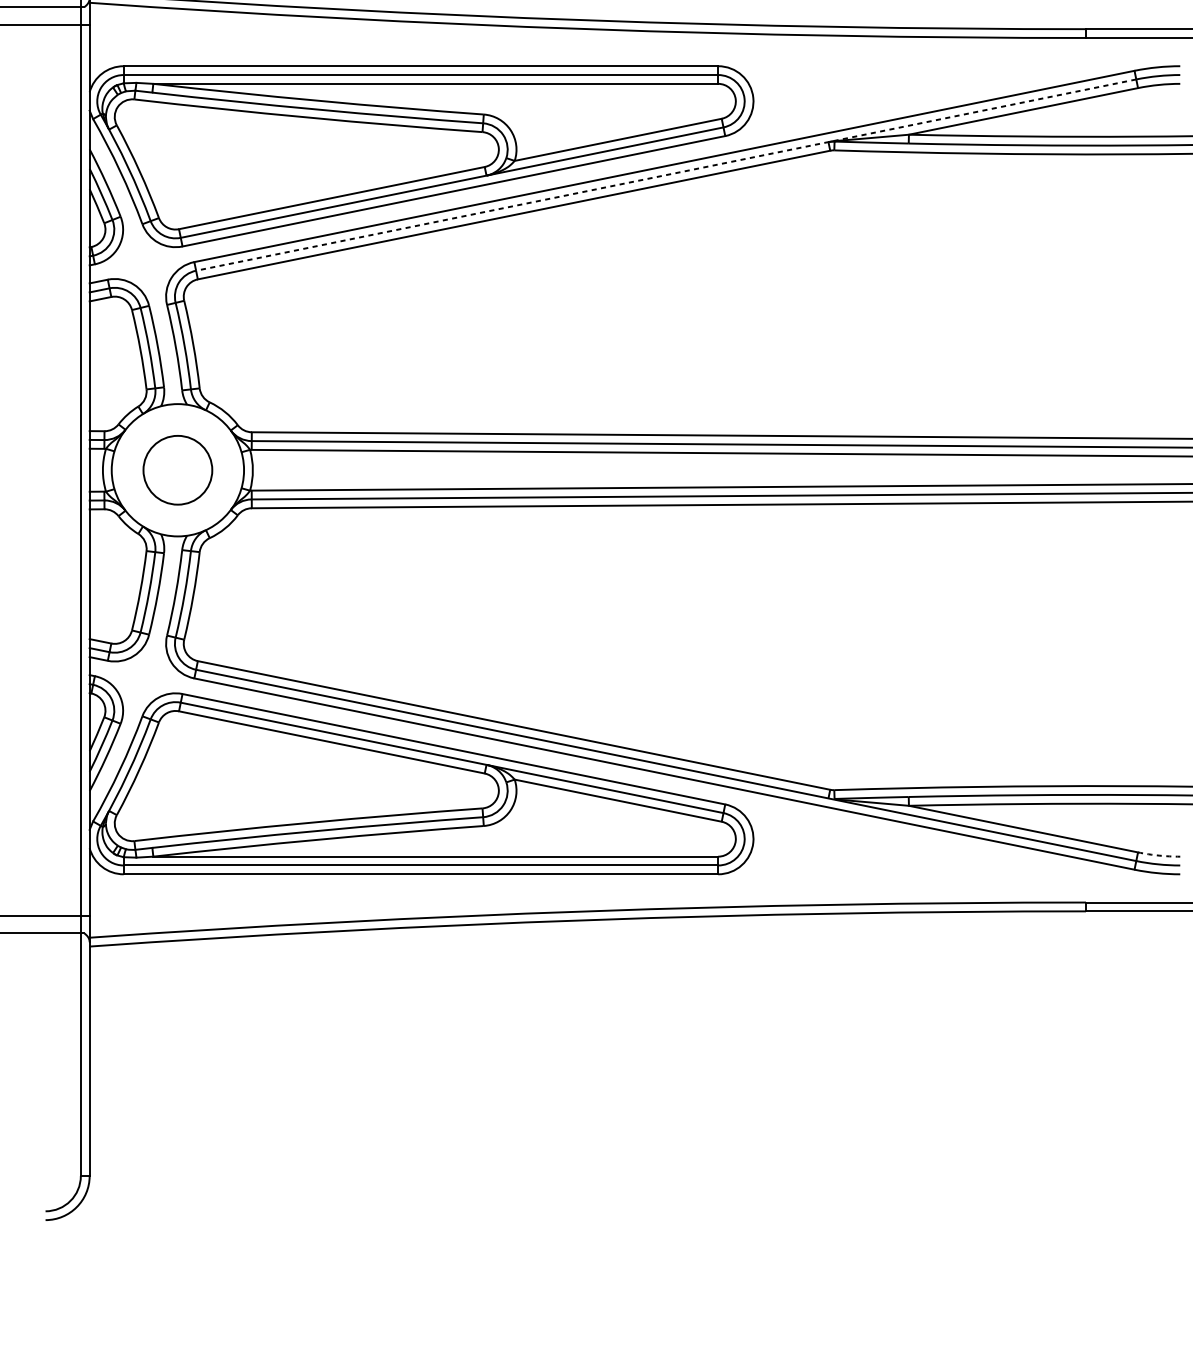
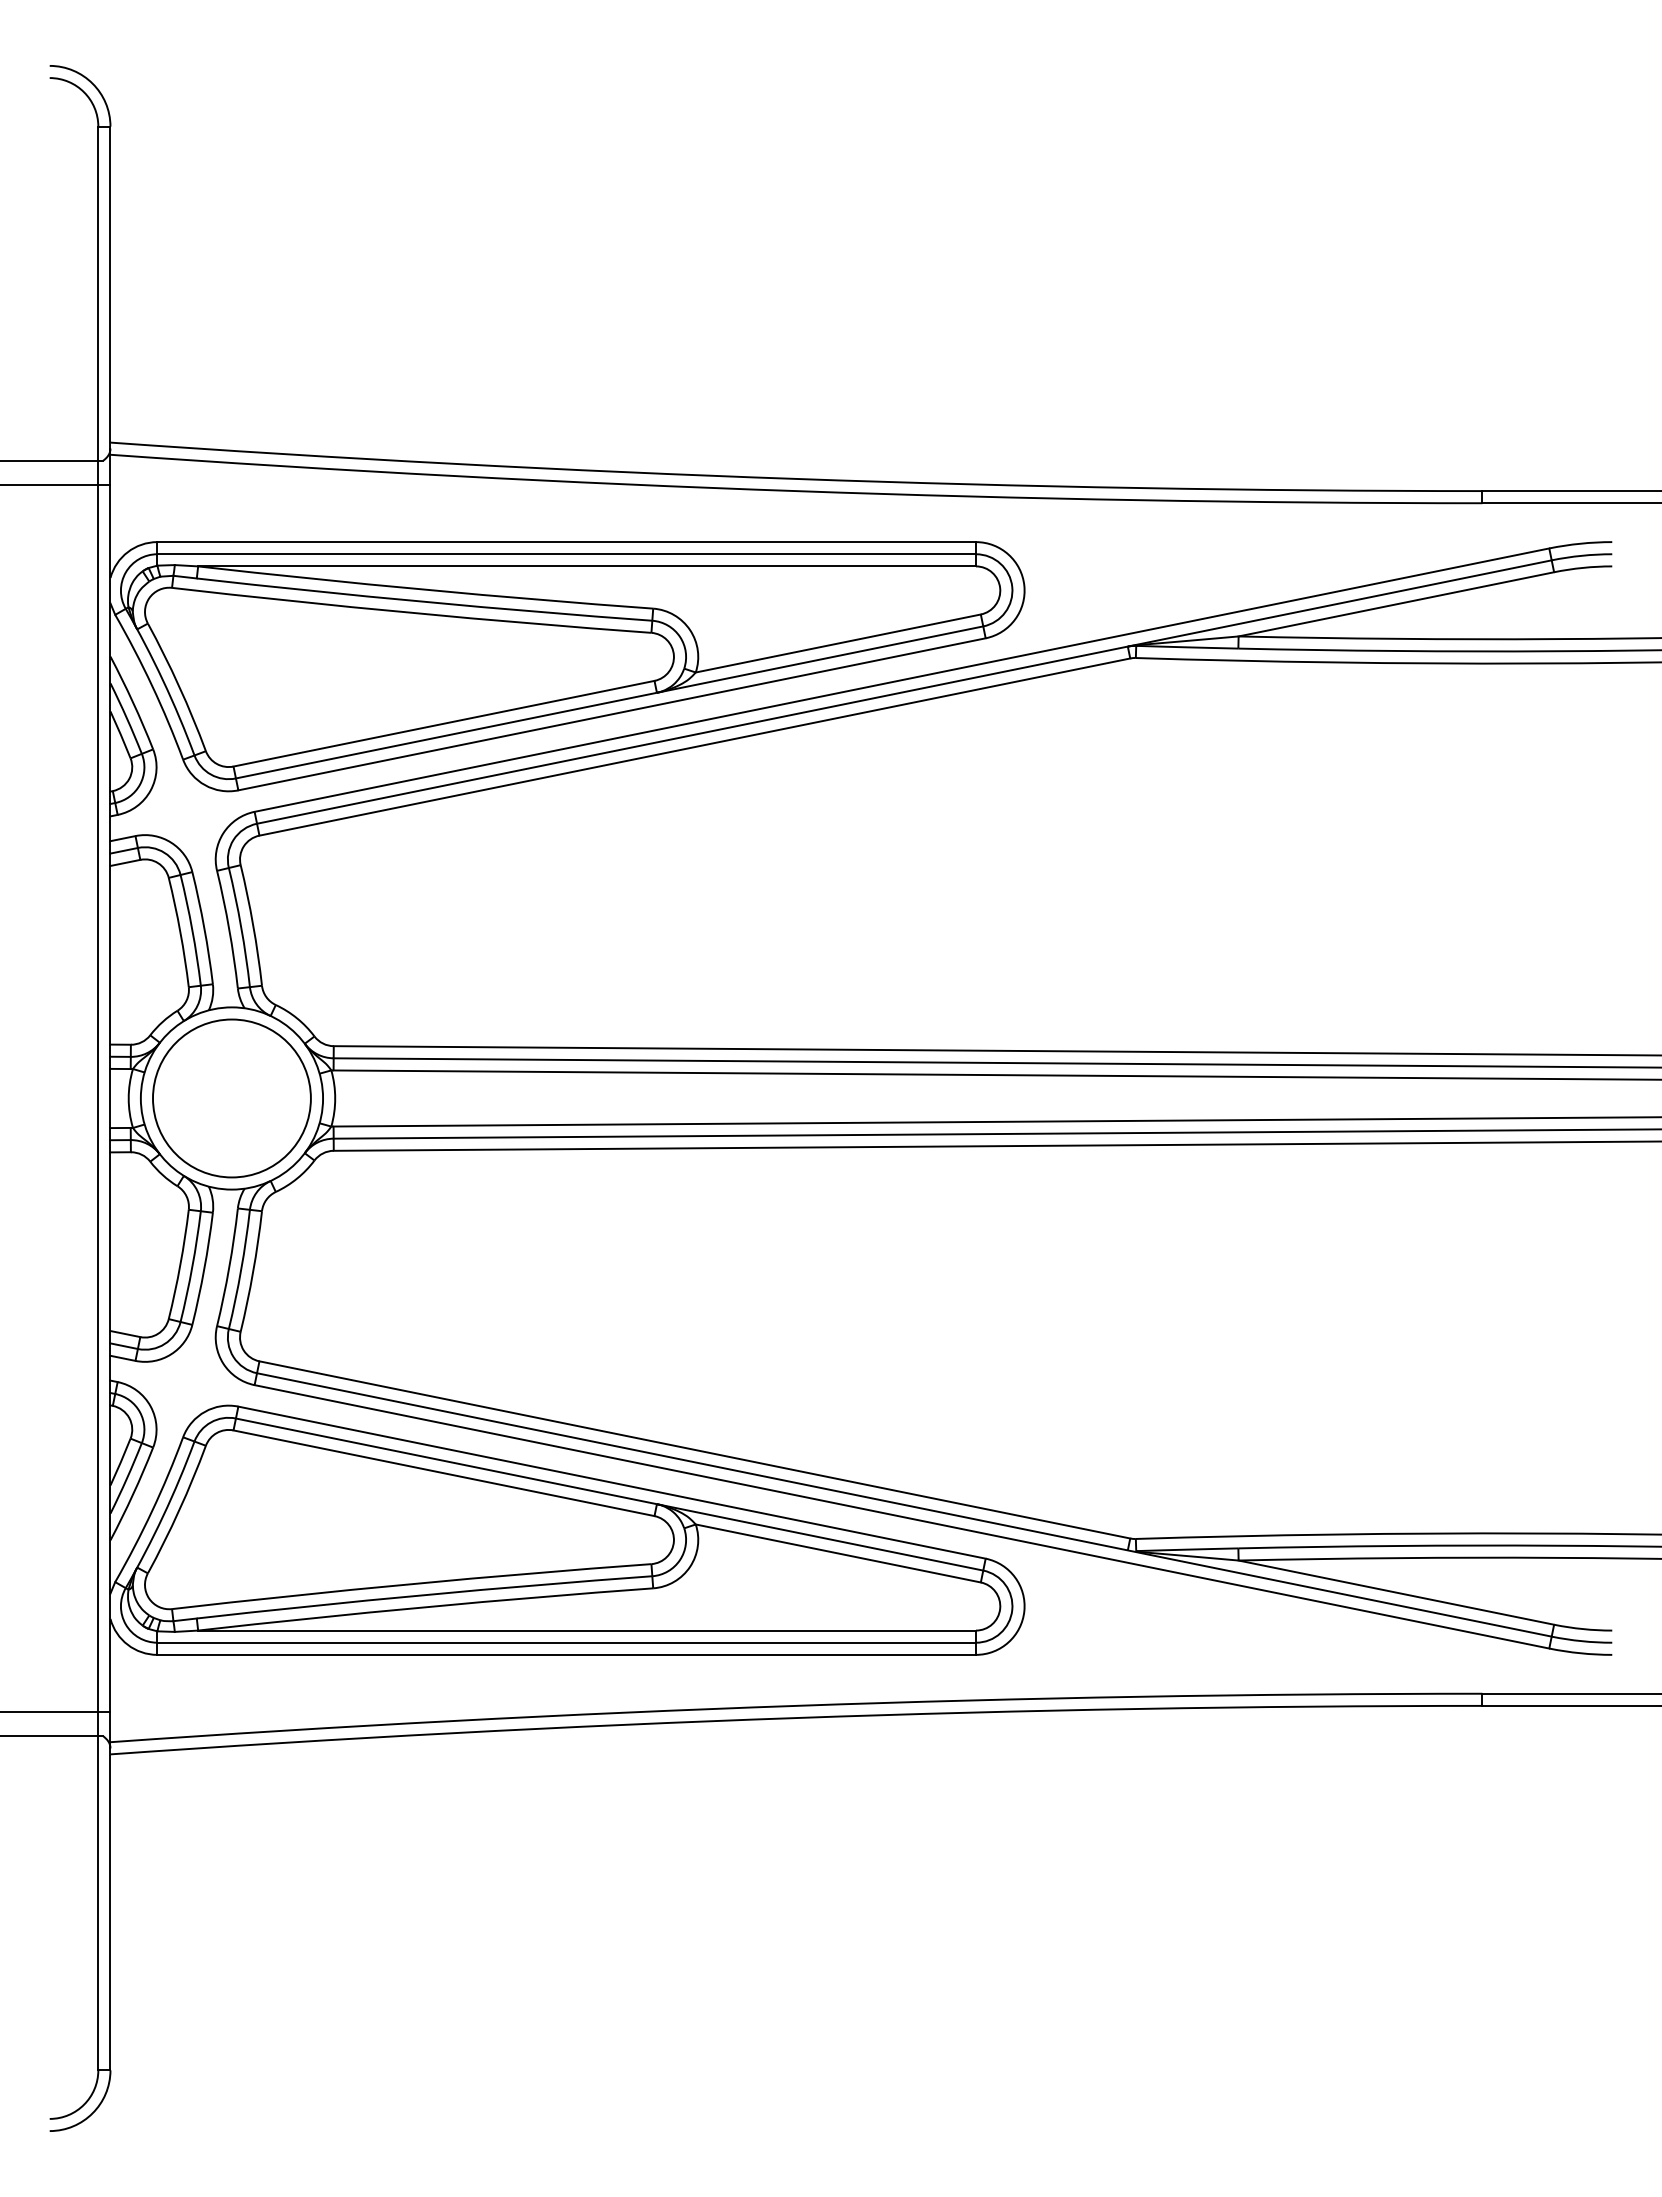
line: (666, 175) -> (904, 692), dashed -> solid
circle: (177, 470) -> (231, 1098), size x1.67
arc: (1159, 855) -> (1583, 1629), dashed -> solid

